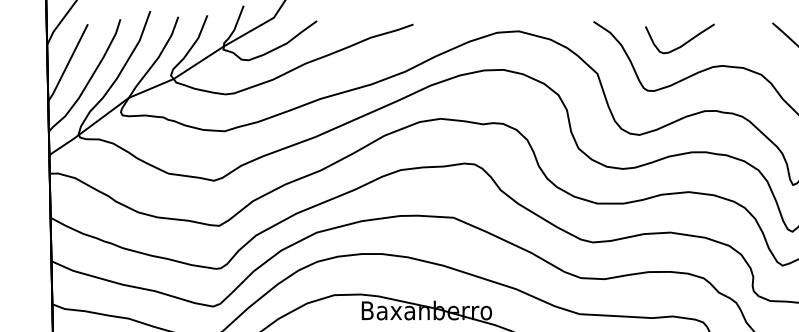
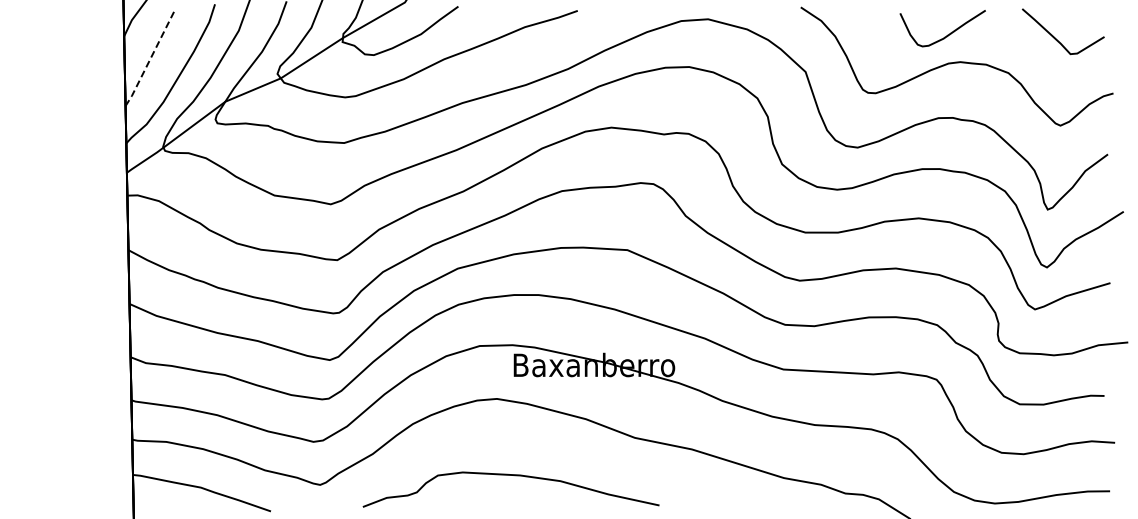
curve: (683, 43) -> (947, 34), moved
line: (68, 62) -> (150, 58), solid -> dashed

